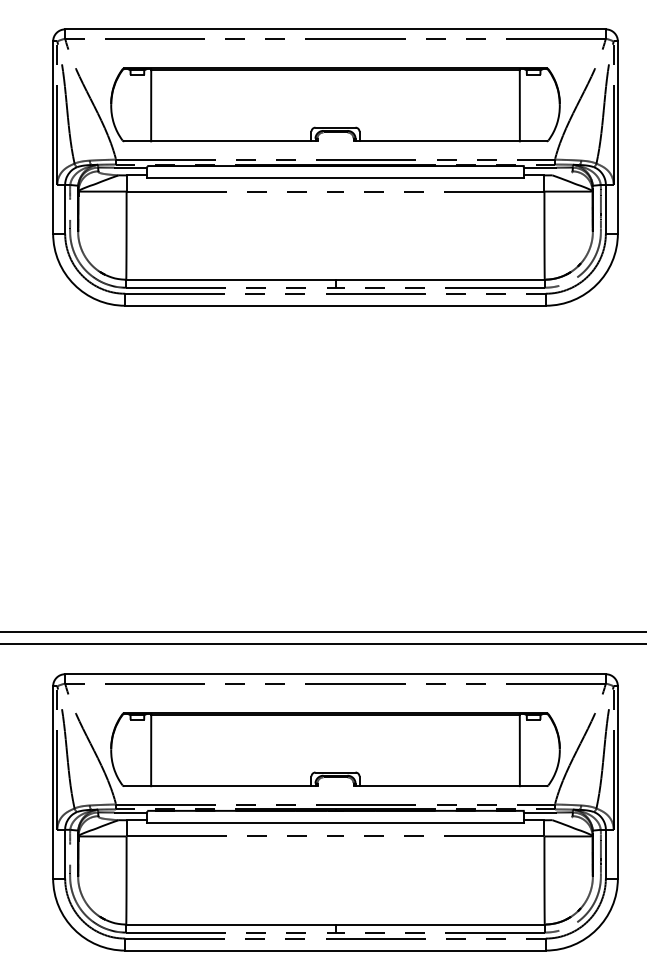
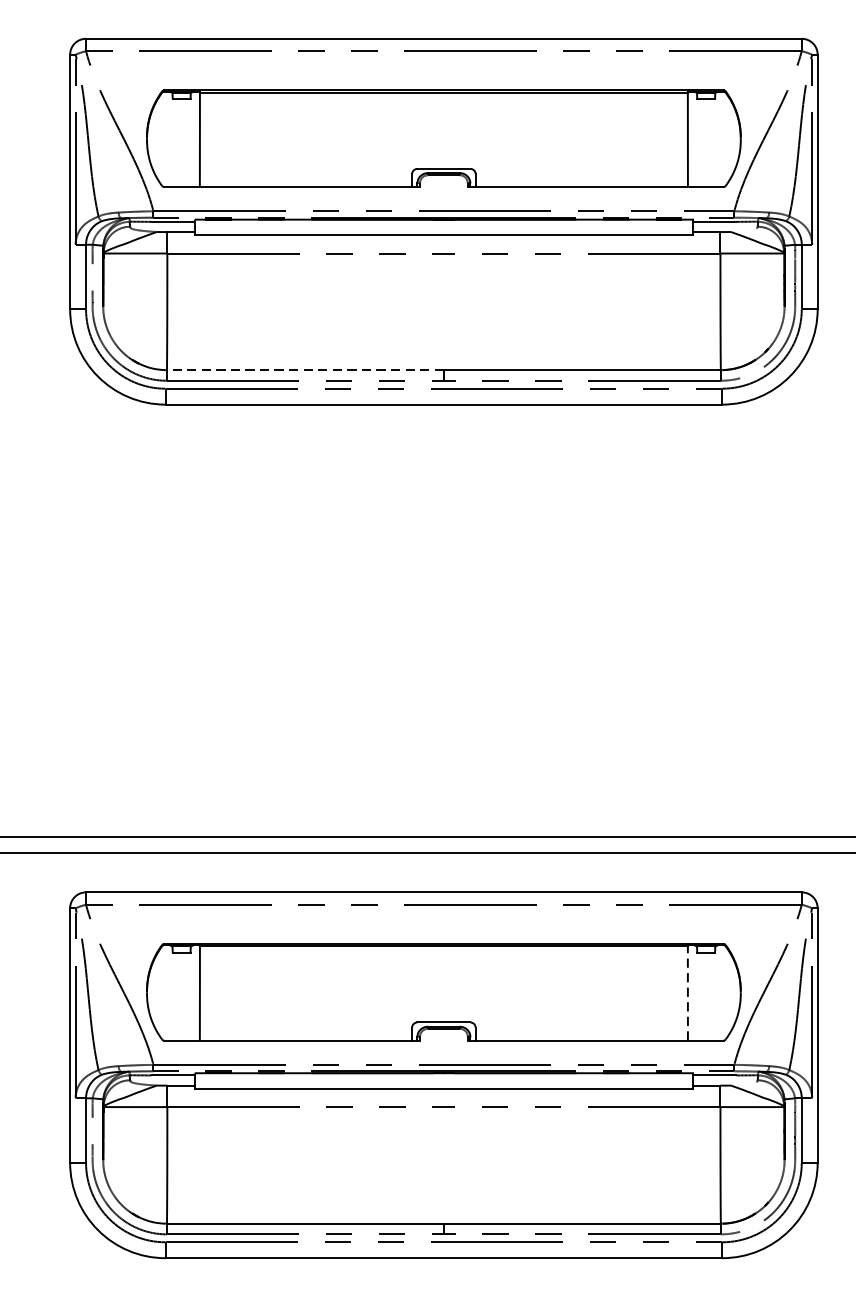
line: (230, 279) -> (304, 369), solid -> dashed
line: (519, 750) -> (687, 993), solid -> dashed

